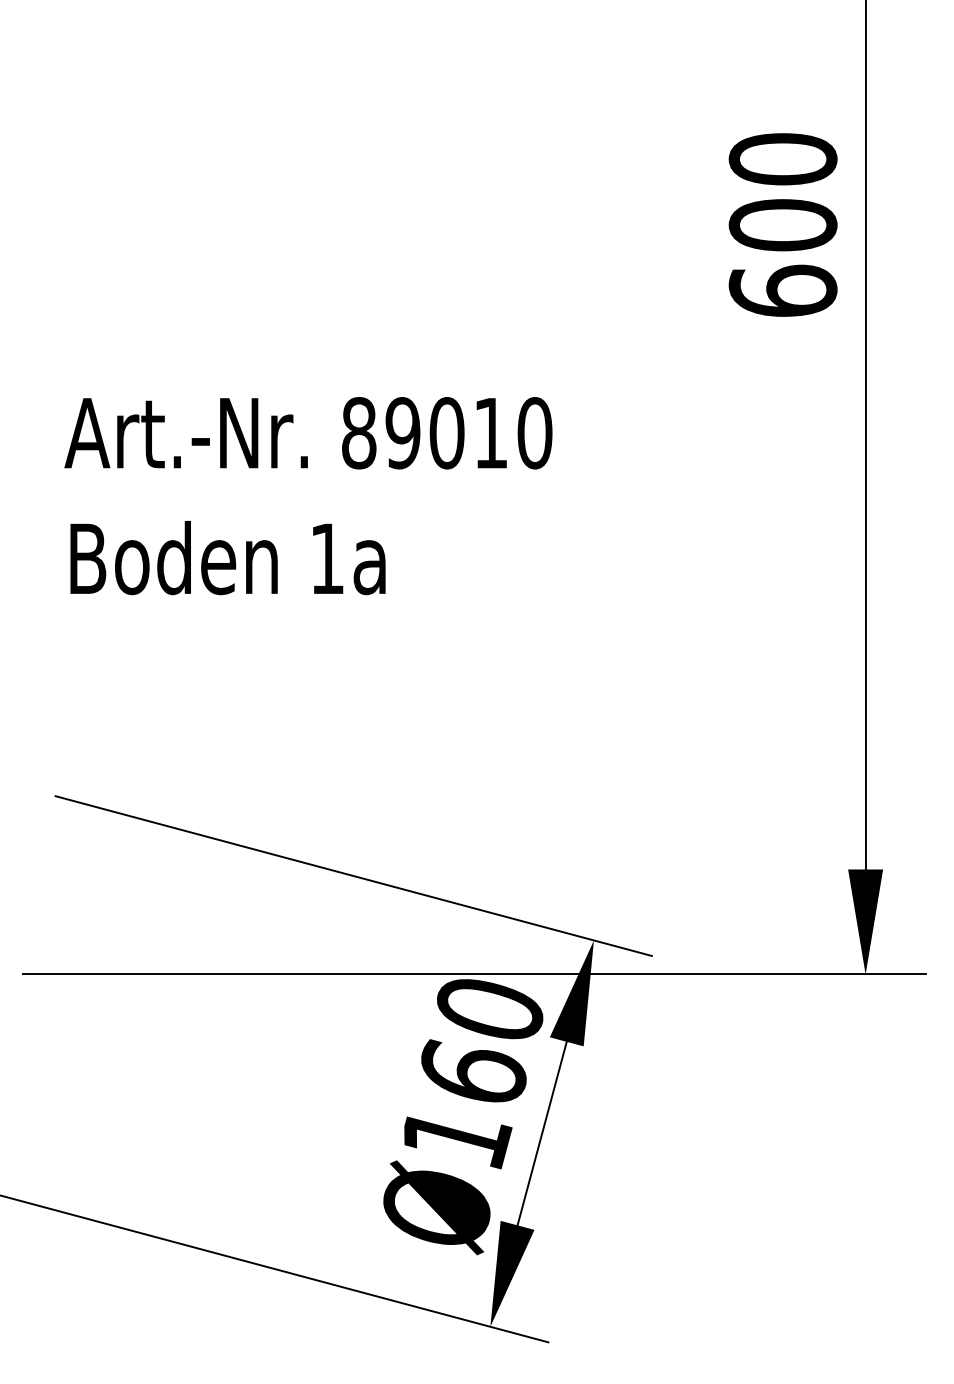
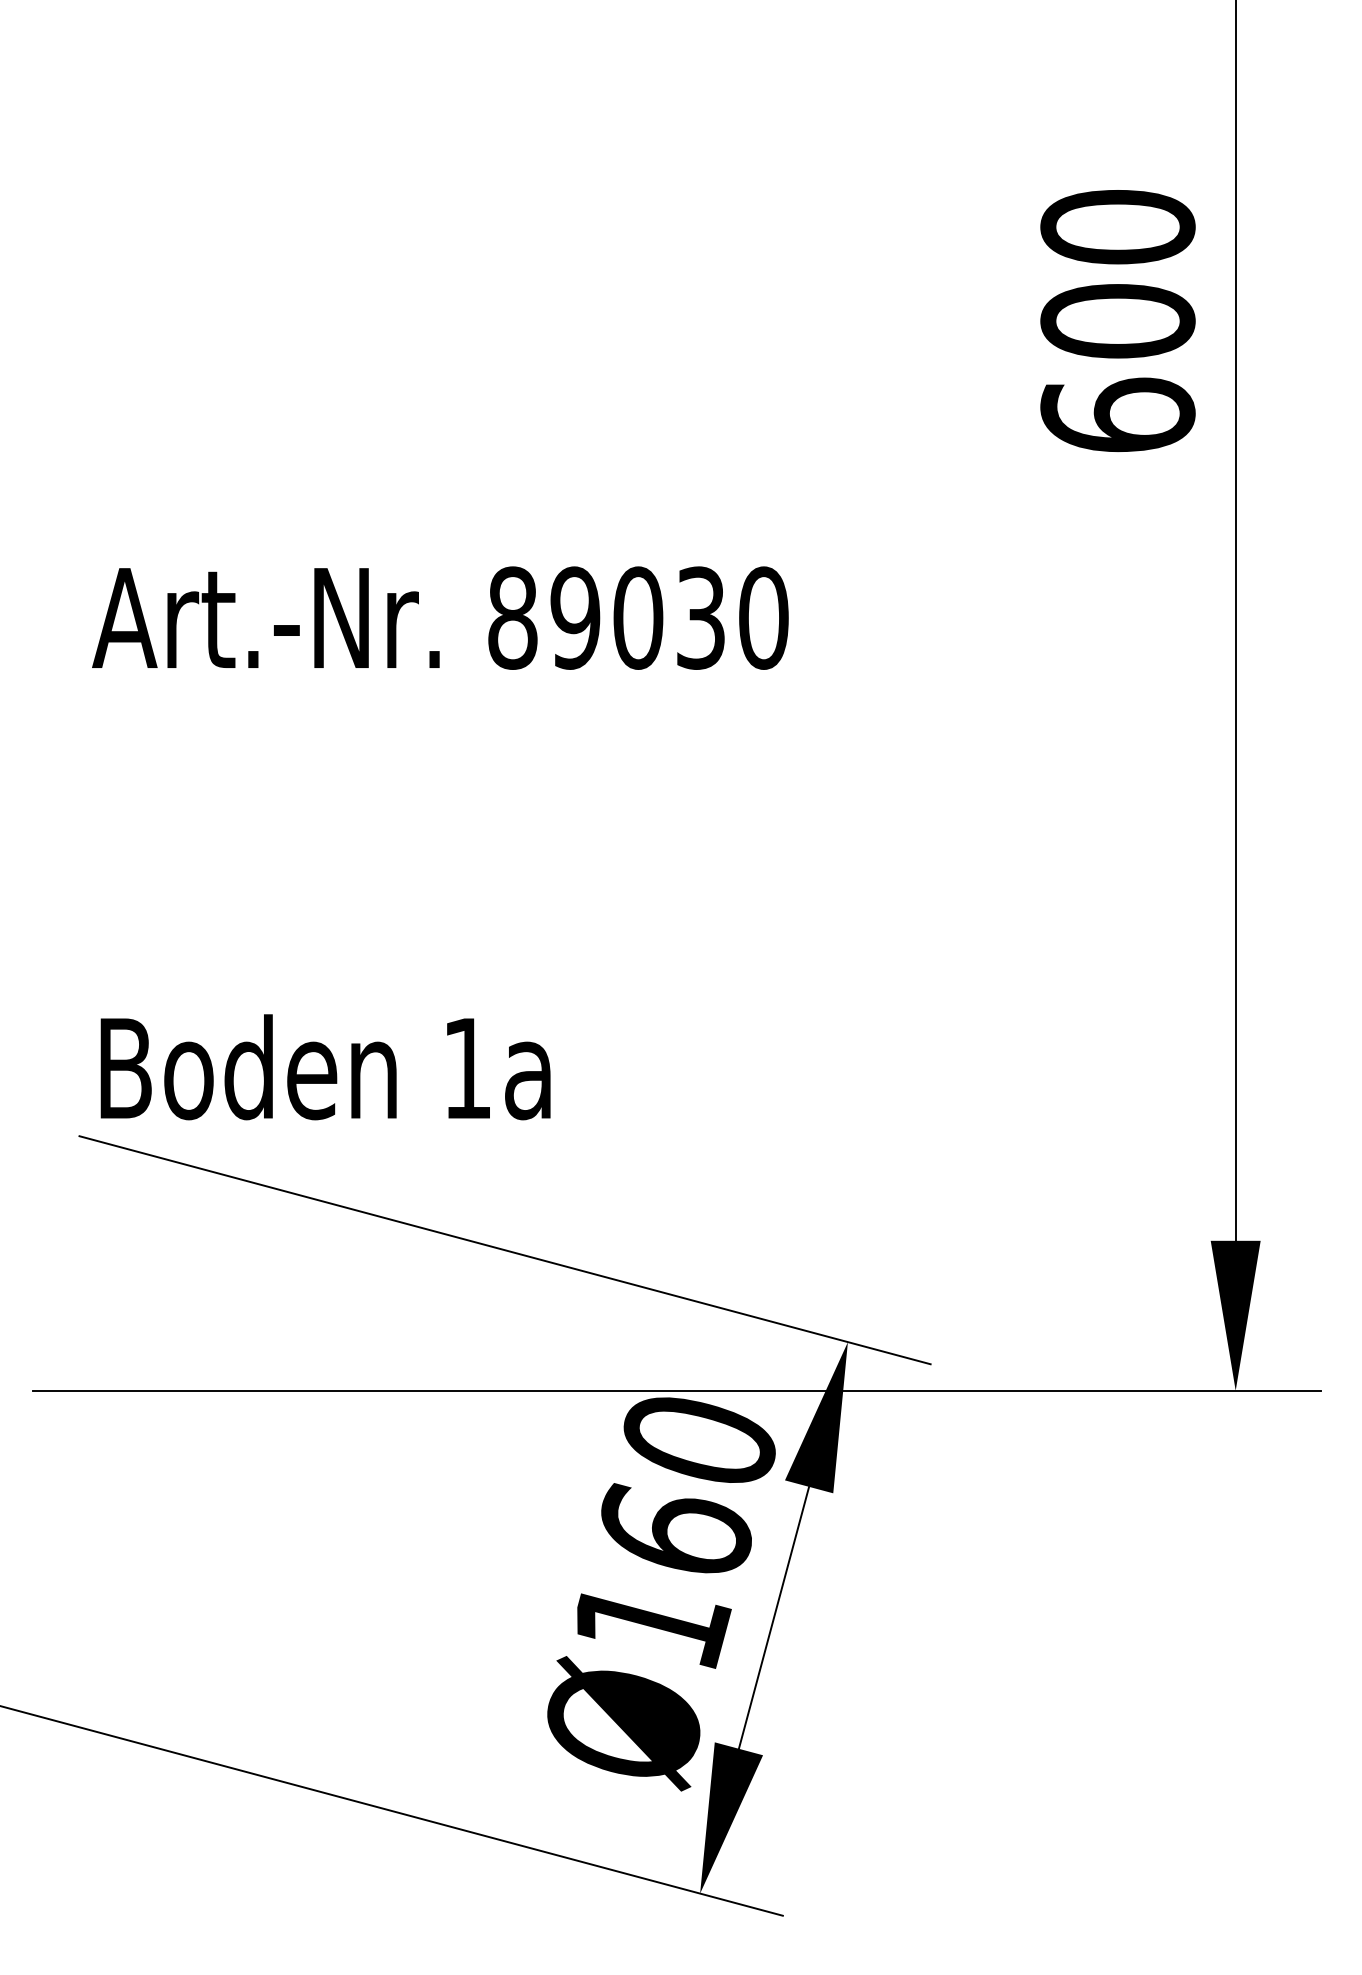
text: (490, 432) -> (700, 617), 89010 -> 89030
text: (227, 558) -> (325, 1067), moved

